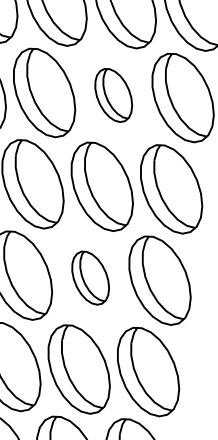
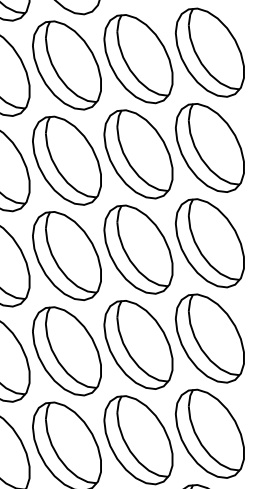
part: (113, 95) -> (138, 154), size x1.67
part: (90, 277) -> (138, 344), size x1.67

